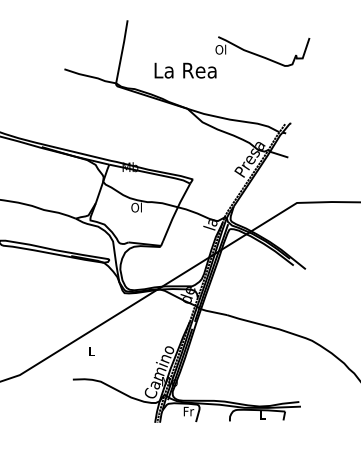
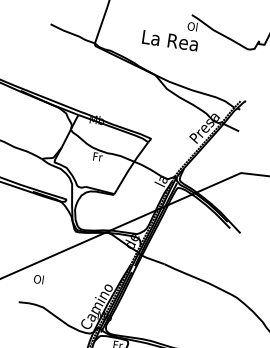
text: (185, 70) -> (170, 40), moved
text: (136, 207) -> (97, 156), Ol -> Fr
text: (91, 351) -> (38, 279), L -> Ol

